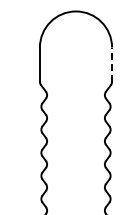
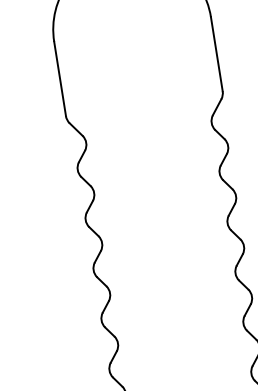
line: (112, 64) -> (217, 53), dashed -> solid

